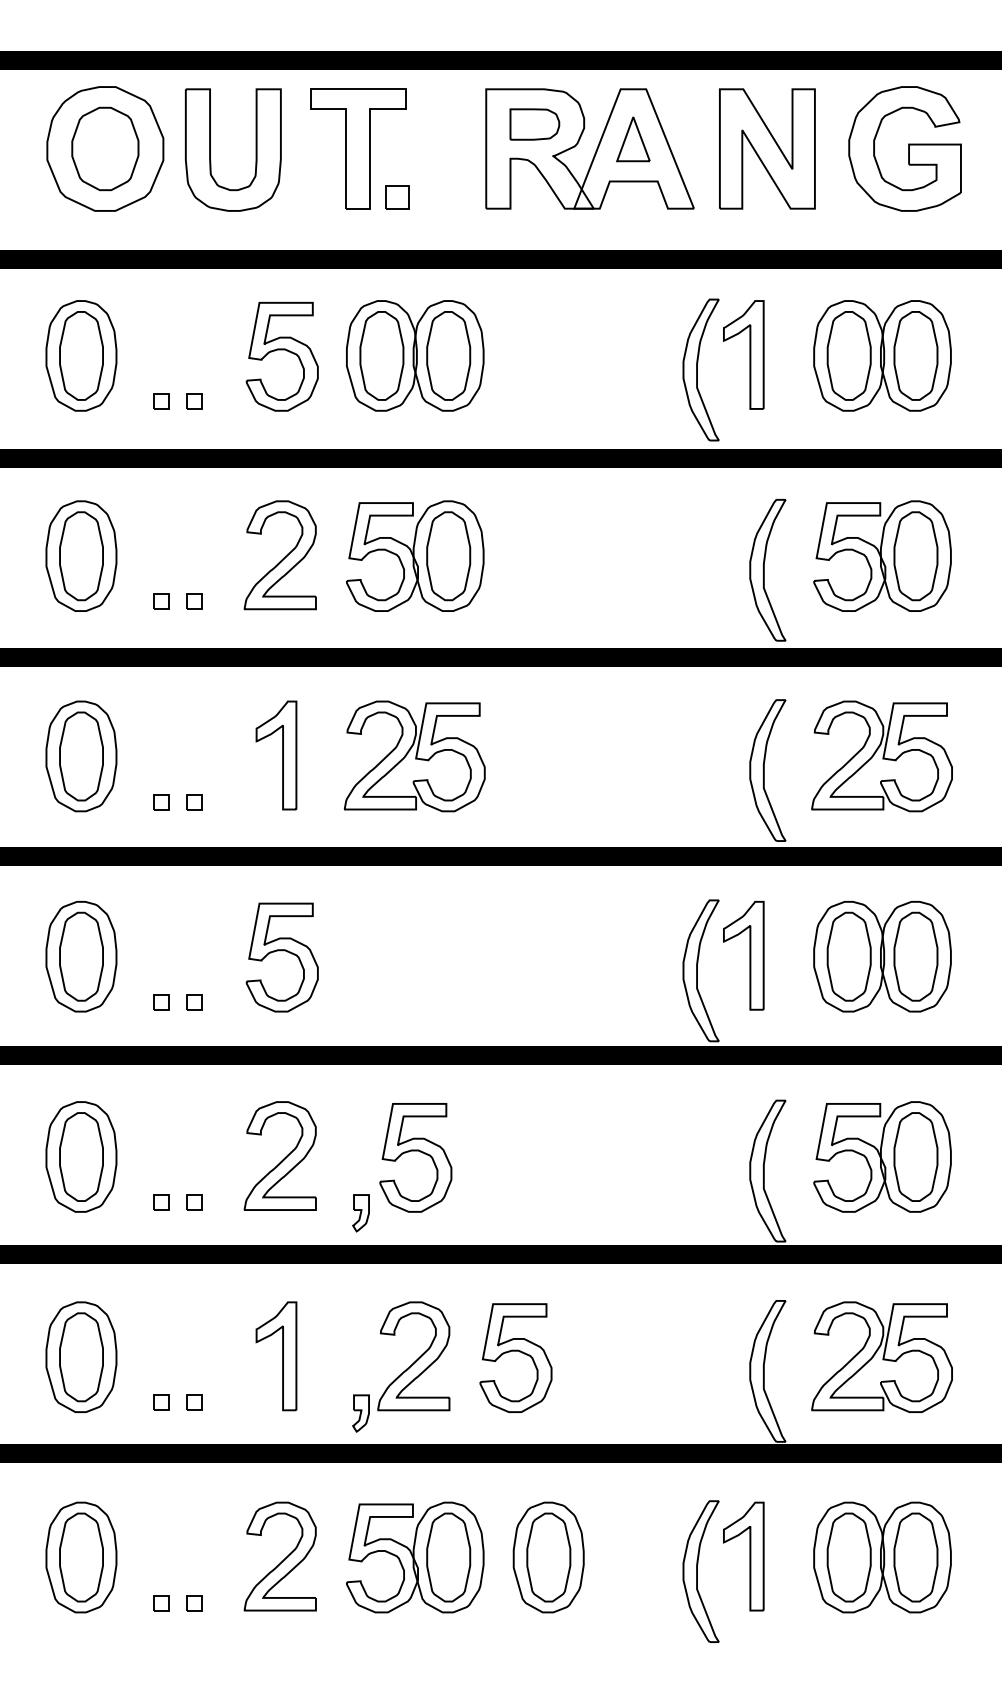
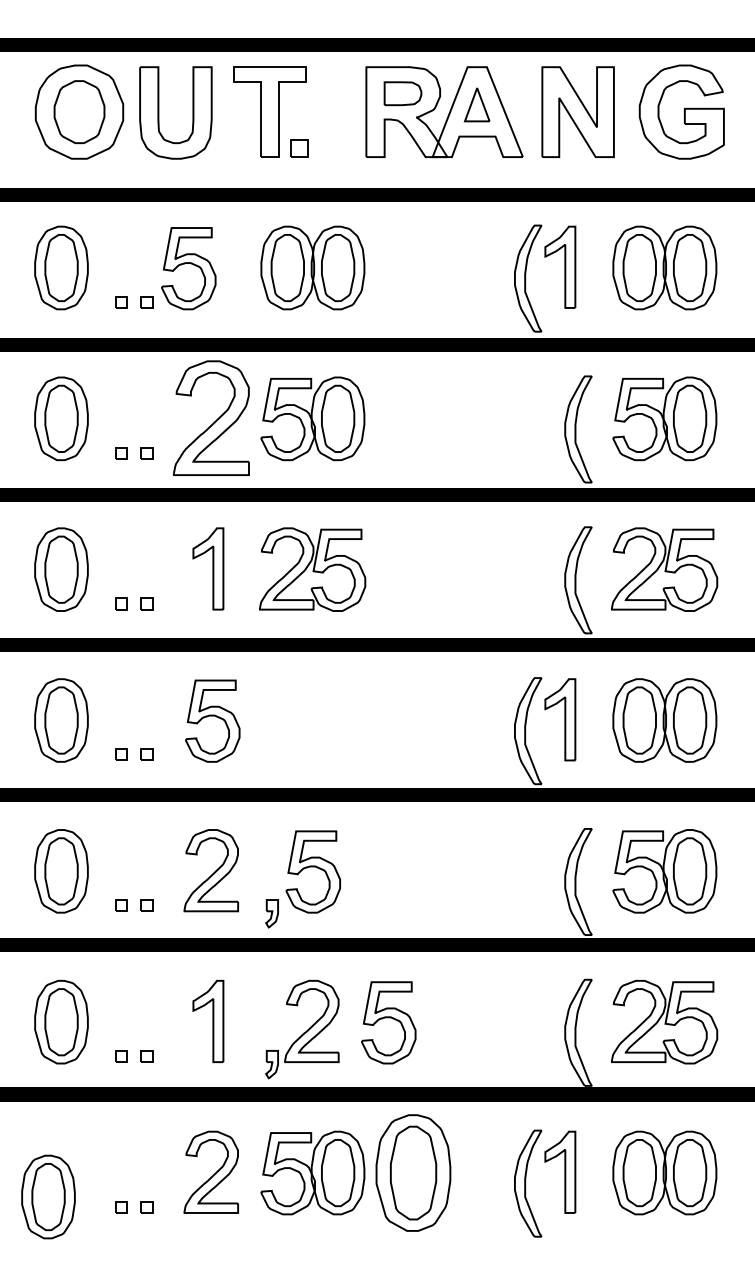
part: (281, 356) -> (188, 268), moved
part: (279, 554) -> (210, 417), size x1.4
part: (81, 1556) -> (48, 1196), moved
part: (548, 1556) -> (413, 1172), size x1.4

